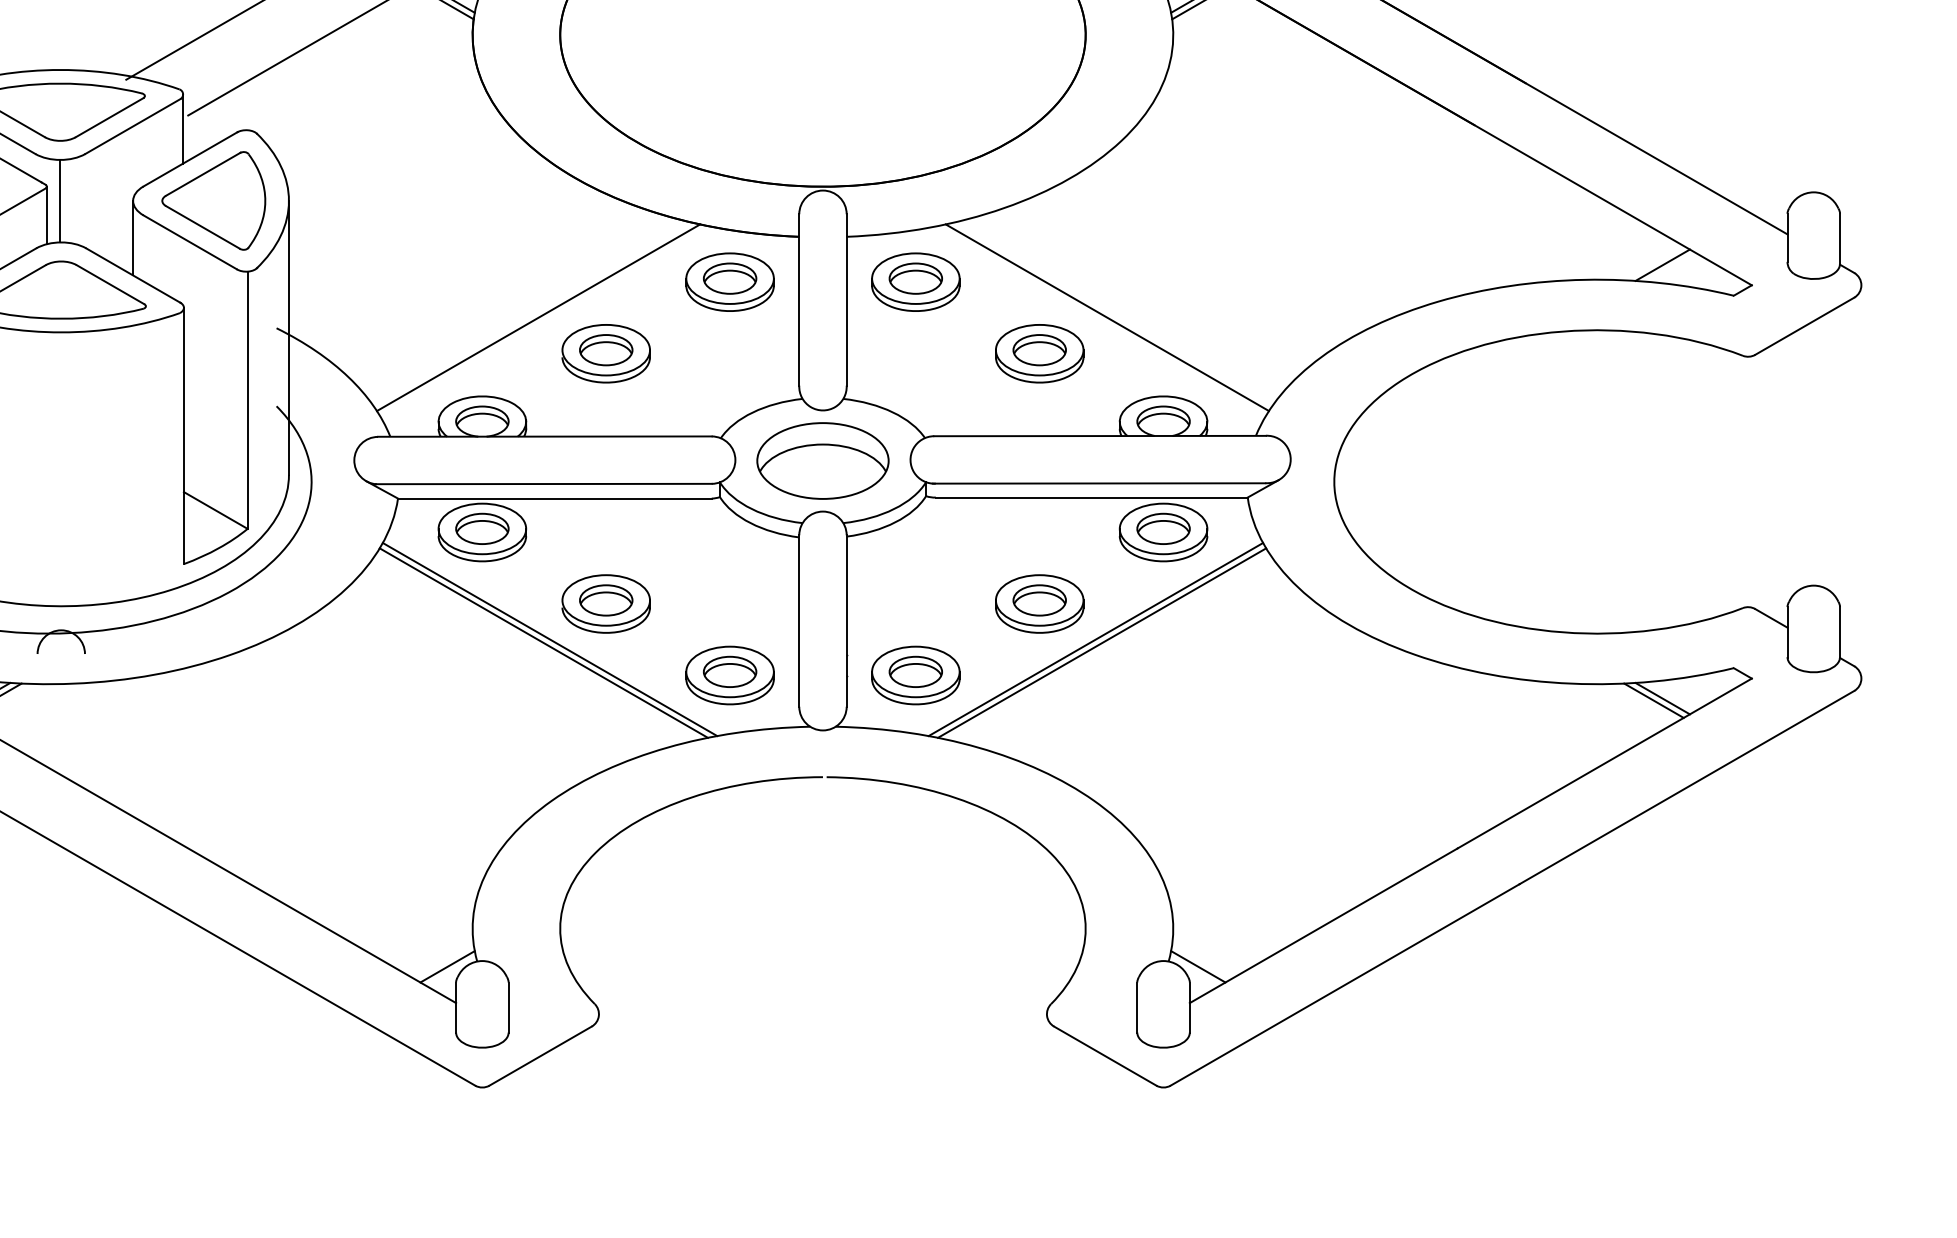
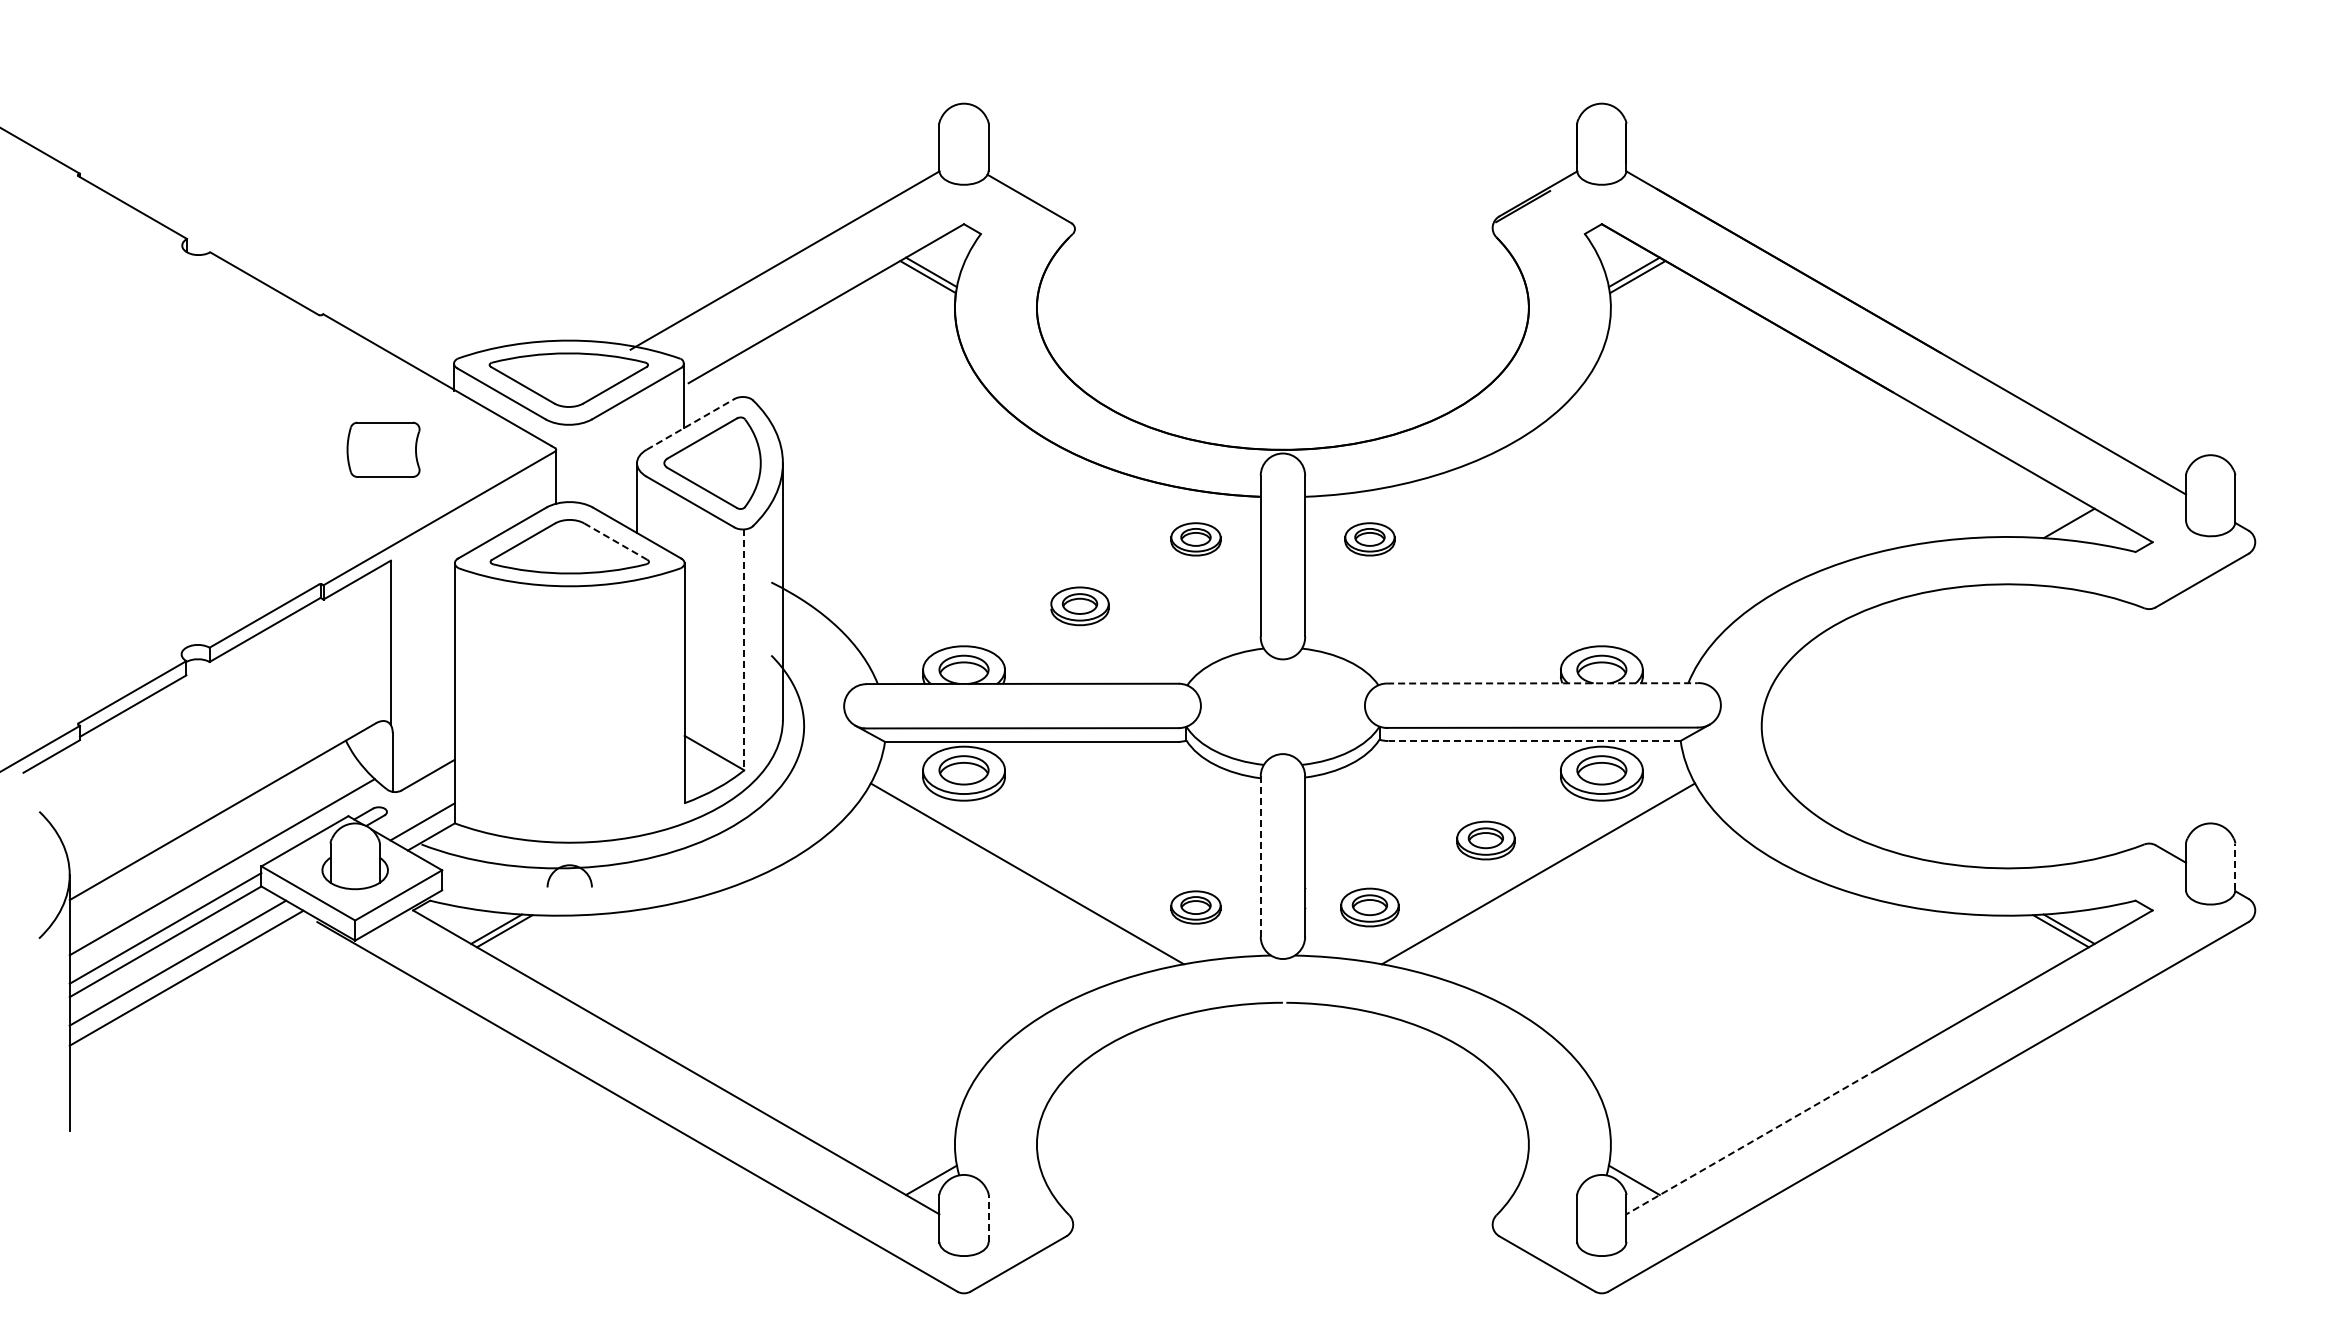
line: (190, 159) -> (690, 424), solid -> dashed
line: (59, 201) -> (568, 463), removed
part: (729, 282) -> (1195, 539), size x0.6
part: (915, 282) -> (1369, 539), size x0.6
line: (111, 284) -> (616, 541), solid -> dashed
line: (538, 317) -> (1016, 572), removed
line: (1106, 317) -> (1548, 572), removed
part: (605, 353) -> (1079, 606), size x0.7
part: (1039, 353) -> (1485, 606), removed
line: (247, 400) -> (744, 650), solid -> dashed
line: (1100, 436) -> (1542, 683), solid -> dashed
part: (822, 460) -> (1282, 706), removed
line: (1091, 497) -> (1534, 740), solid -> dashed
part: (605, 603) -> (1079, 840), removed
part: (1039, 603) -> (1485, 840), size x0.7
line: (799, 620) -> (1260, 856), solid -> dashed
line: (1840, 631) -> (2235, 866), solid -> dashed
line: (543, 642) -> (1021, 876), removed
line: (1101, 642) -> (1543, 876), removed
part: (729, 675) -> (1195, 907), size x0.6
part: (915, 675) -> (1369, 907), size x0.7
line: (1323, 925) -> (1751, 1141), solid -> dashed
line: (508, 1006) -> (988, 1217), solid -> dashed

